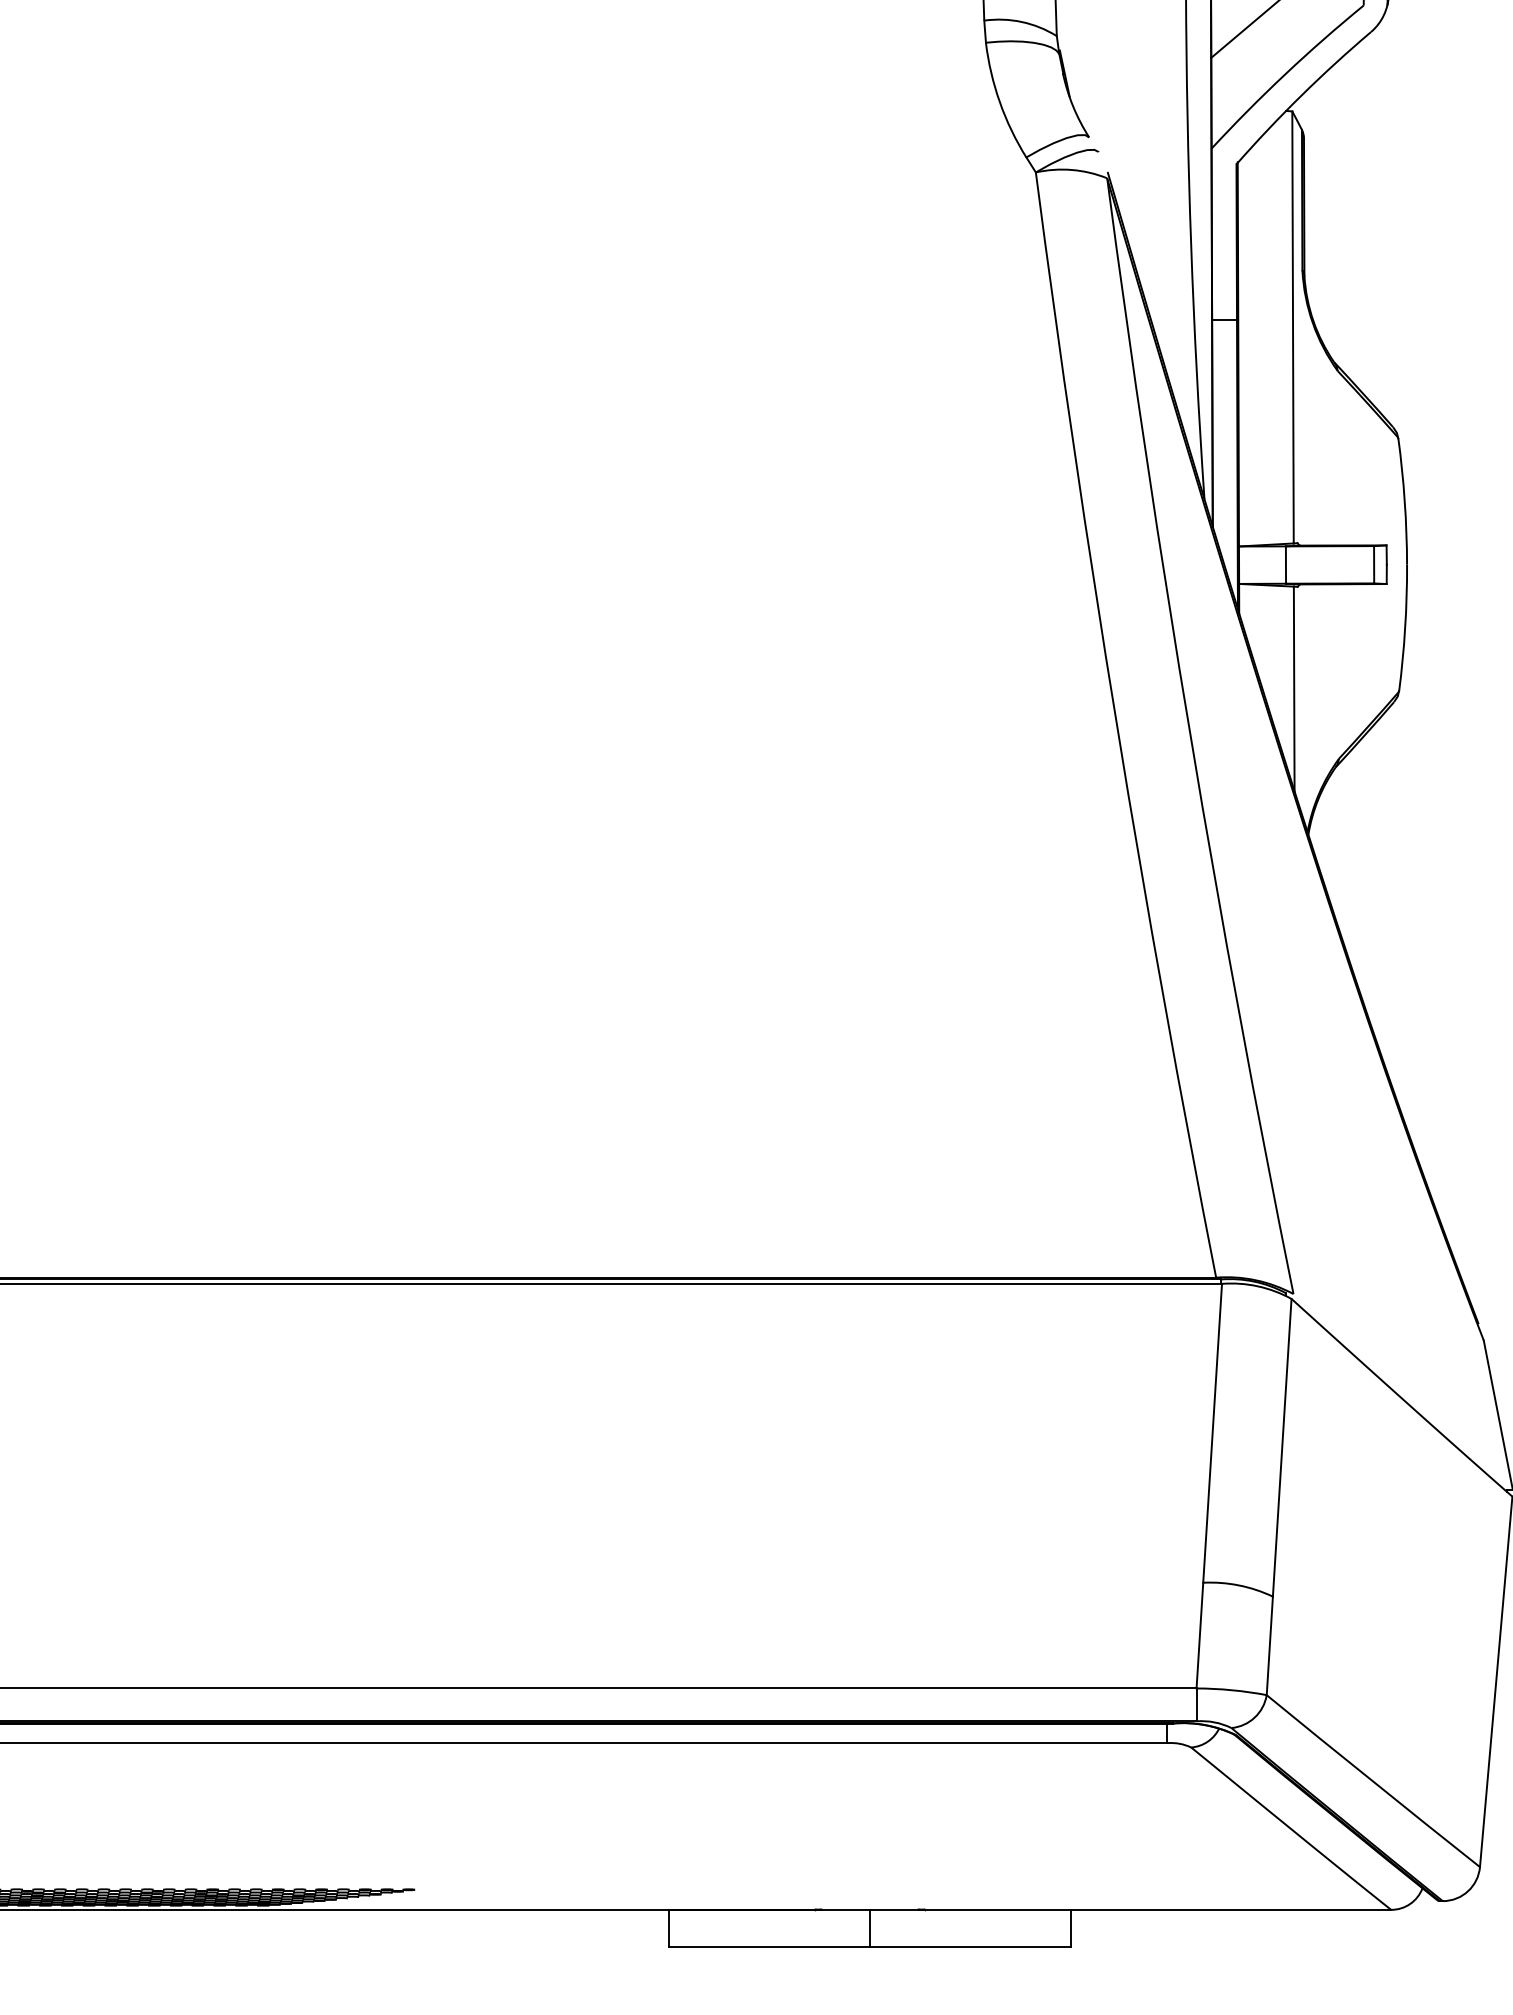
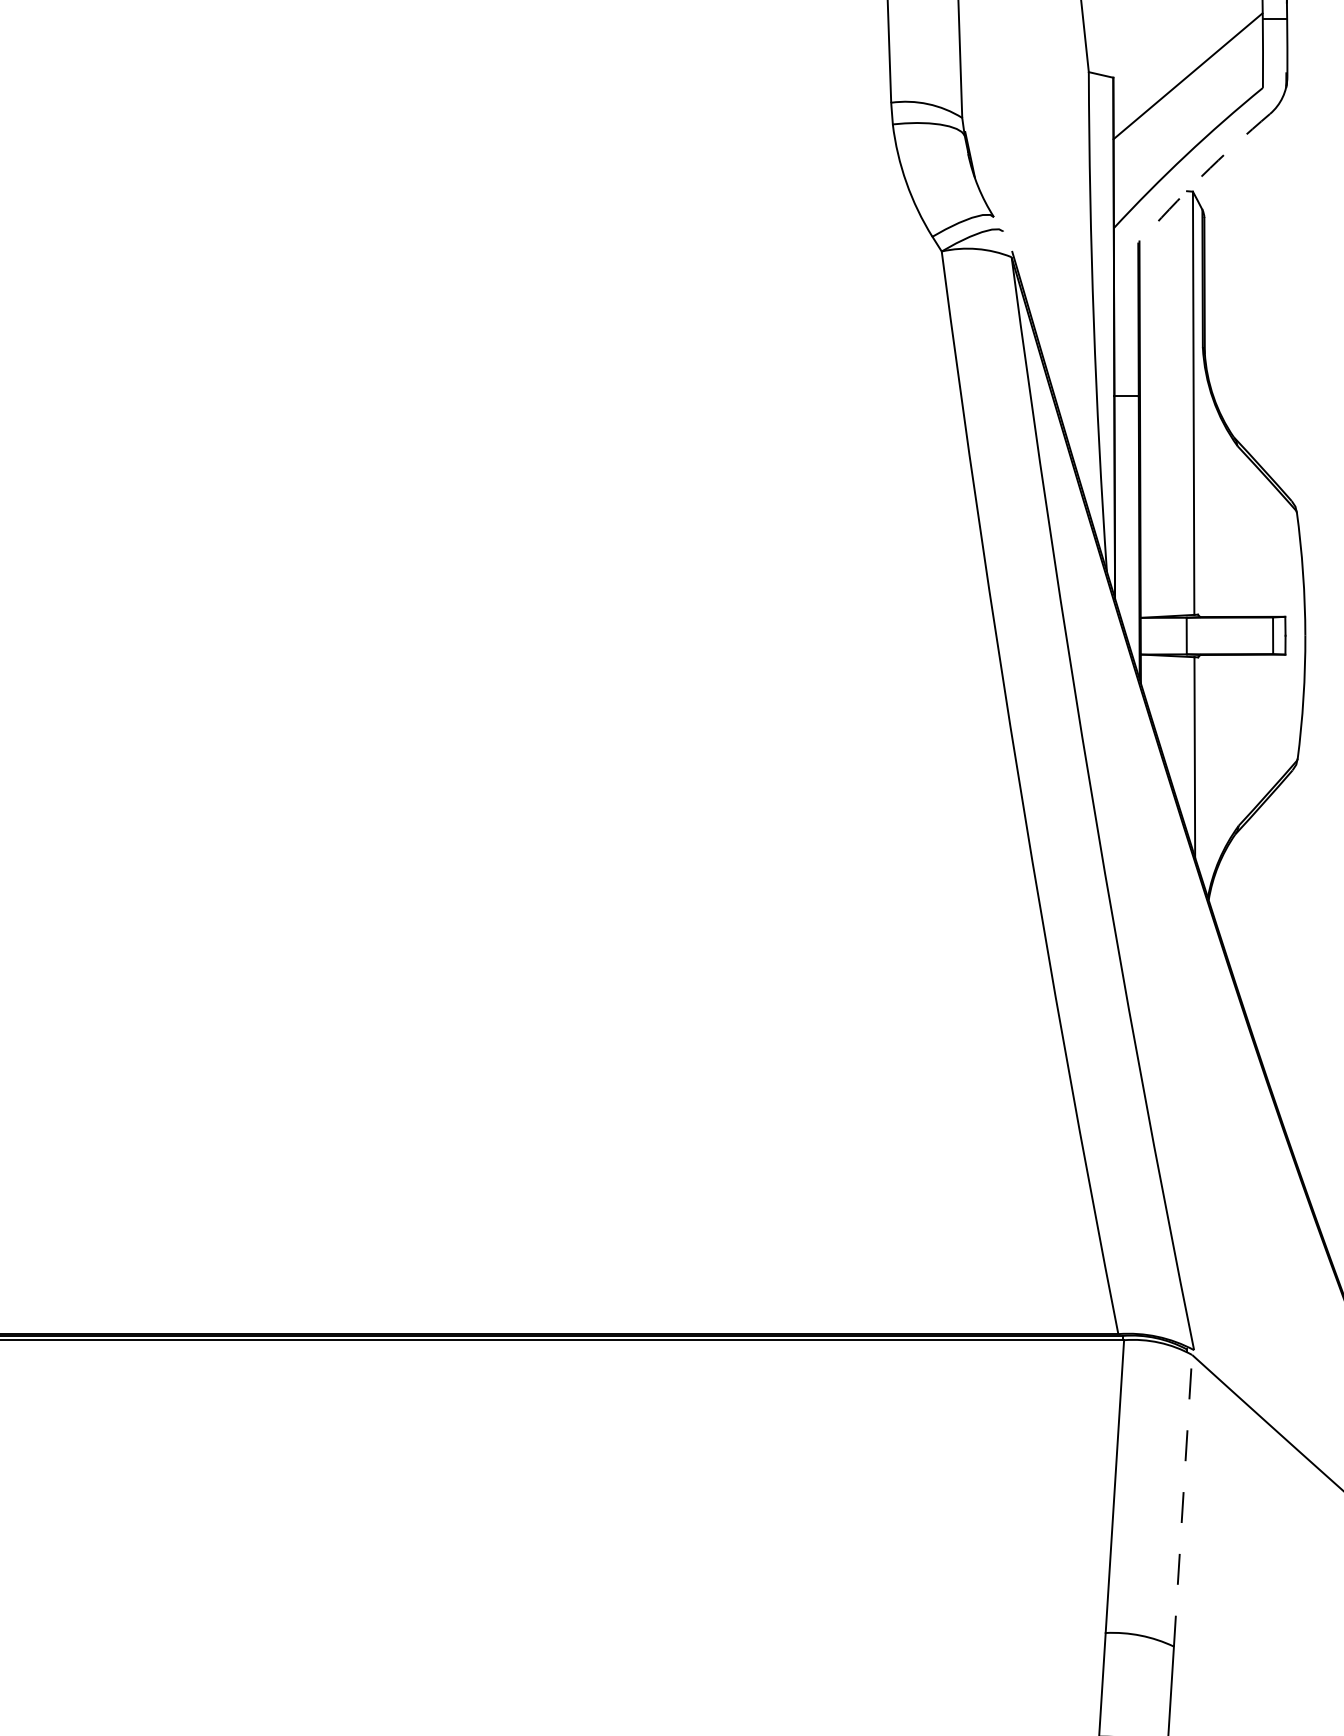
arc: (1301, 95) -> (1201, 176), solid -> dashed
line: (1282, 1447) -> (1183, 1500), solid -> dashed

